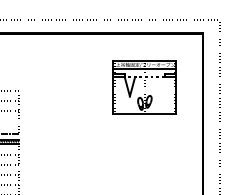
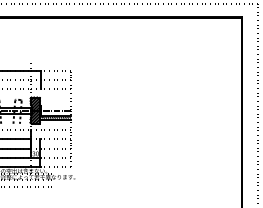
part: (144, 87) -> (187, 67), removed

